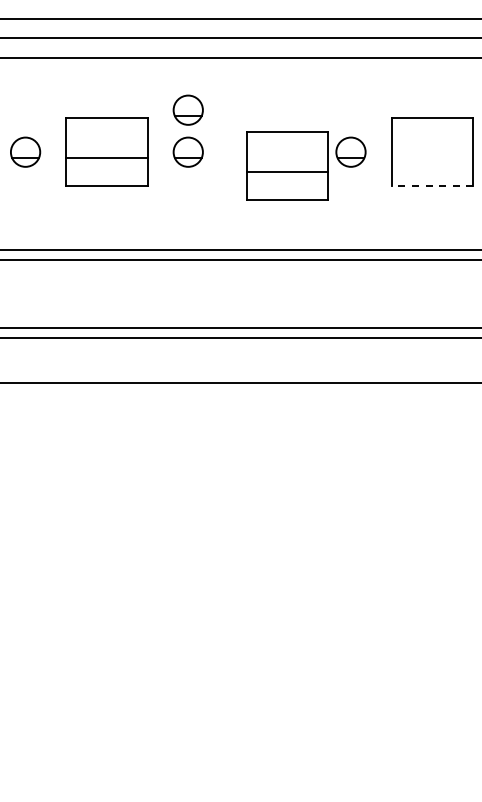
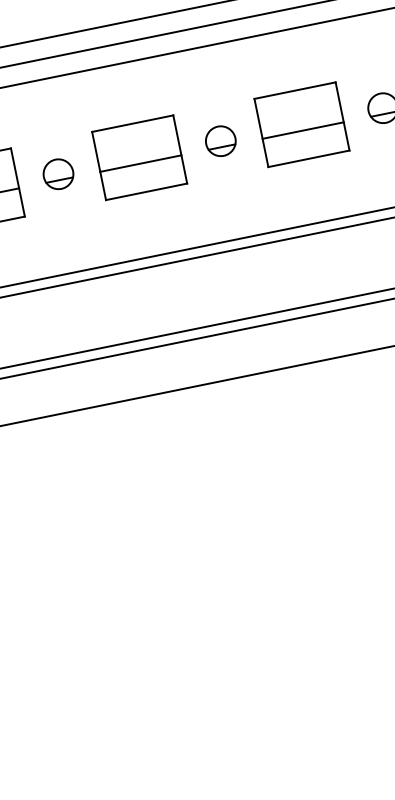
part: (187, 109) -> (49, 131), removed
line: (432, 158) -> (303, 130), added
part: (287, 165) -> (139, 157), moved
line: (432, 186) -> (309, 158), dashed -> solid

